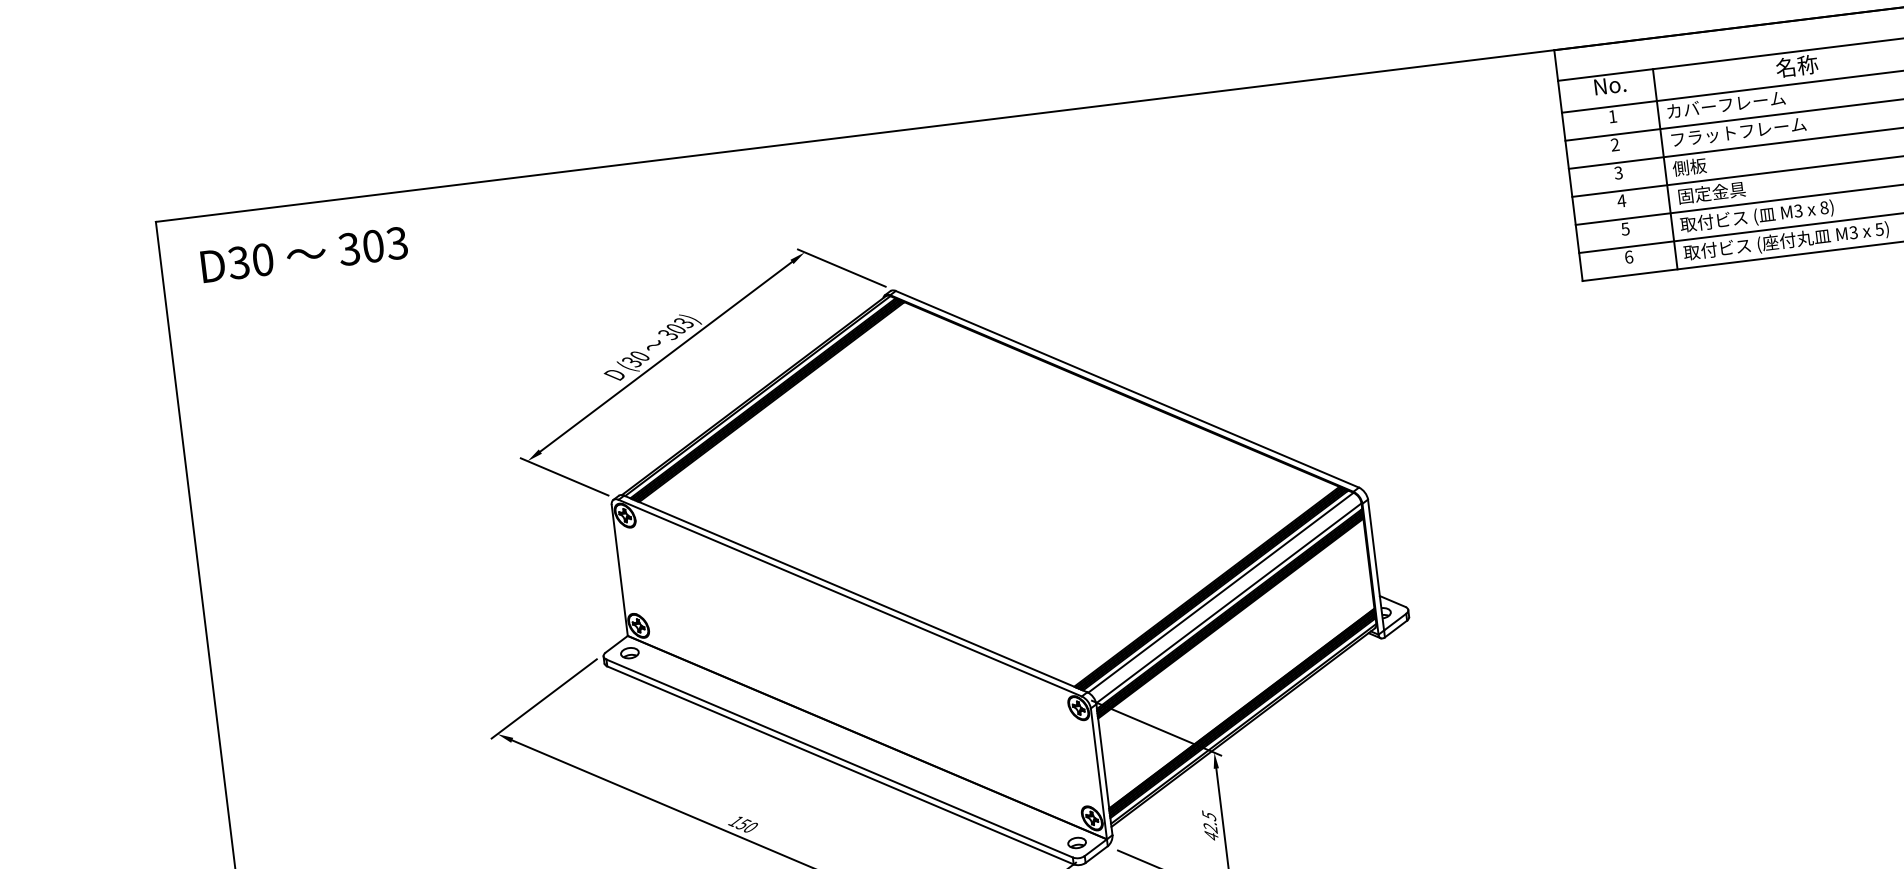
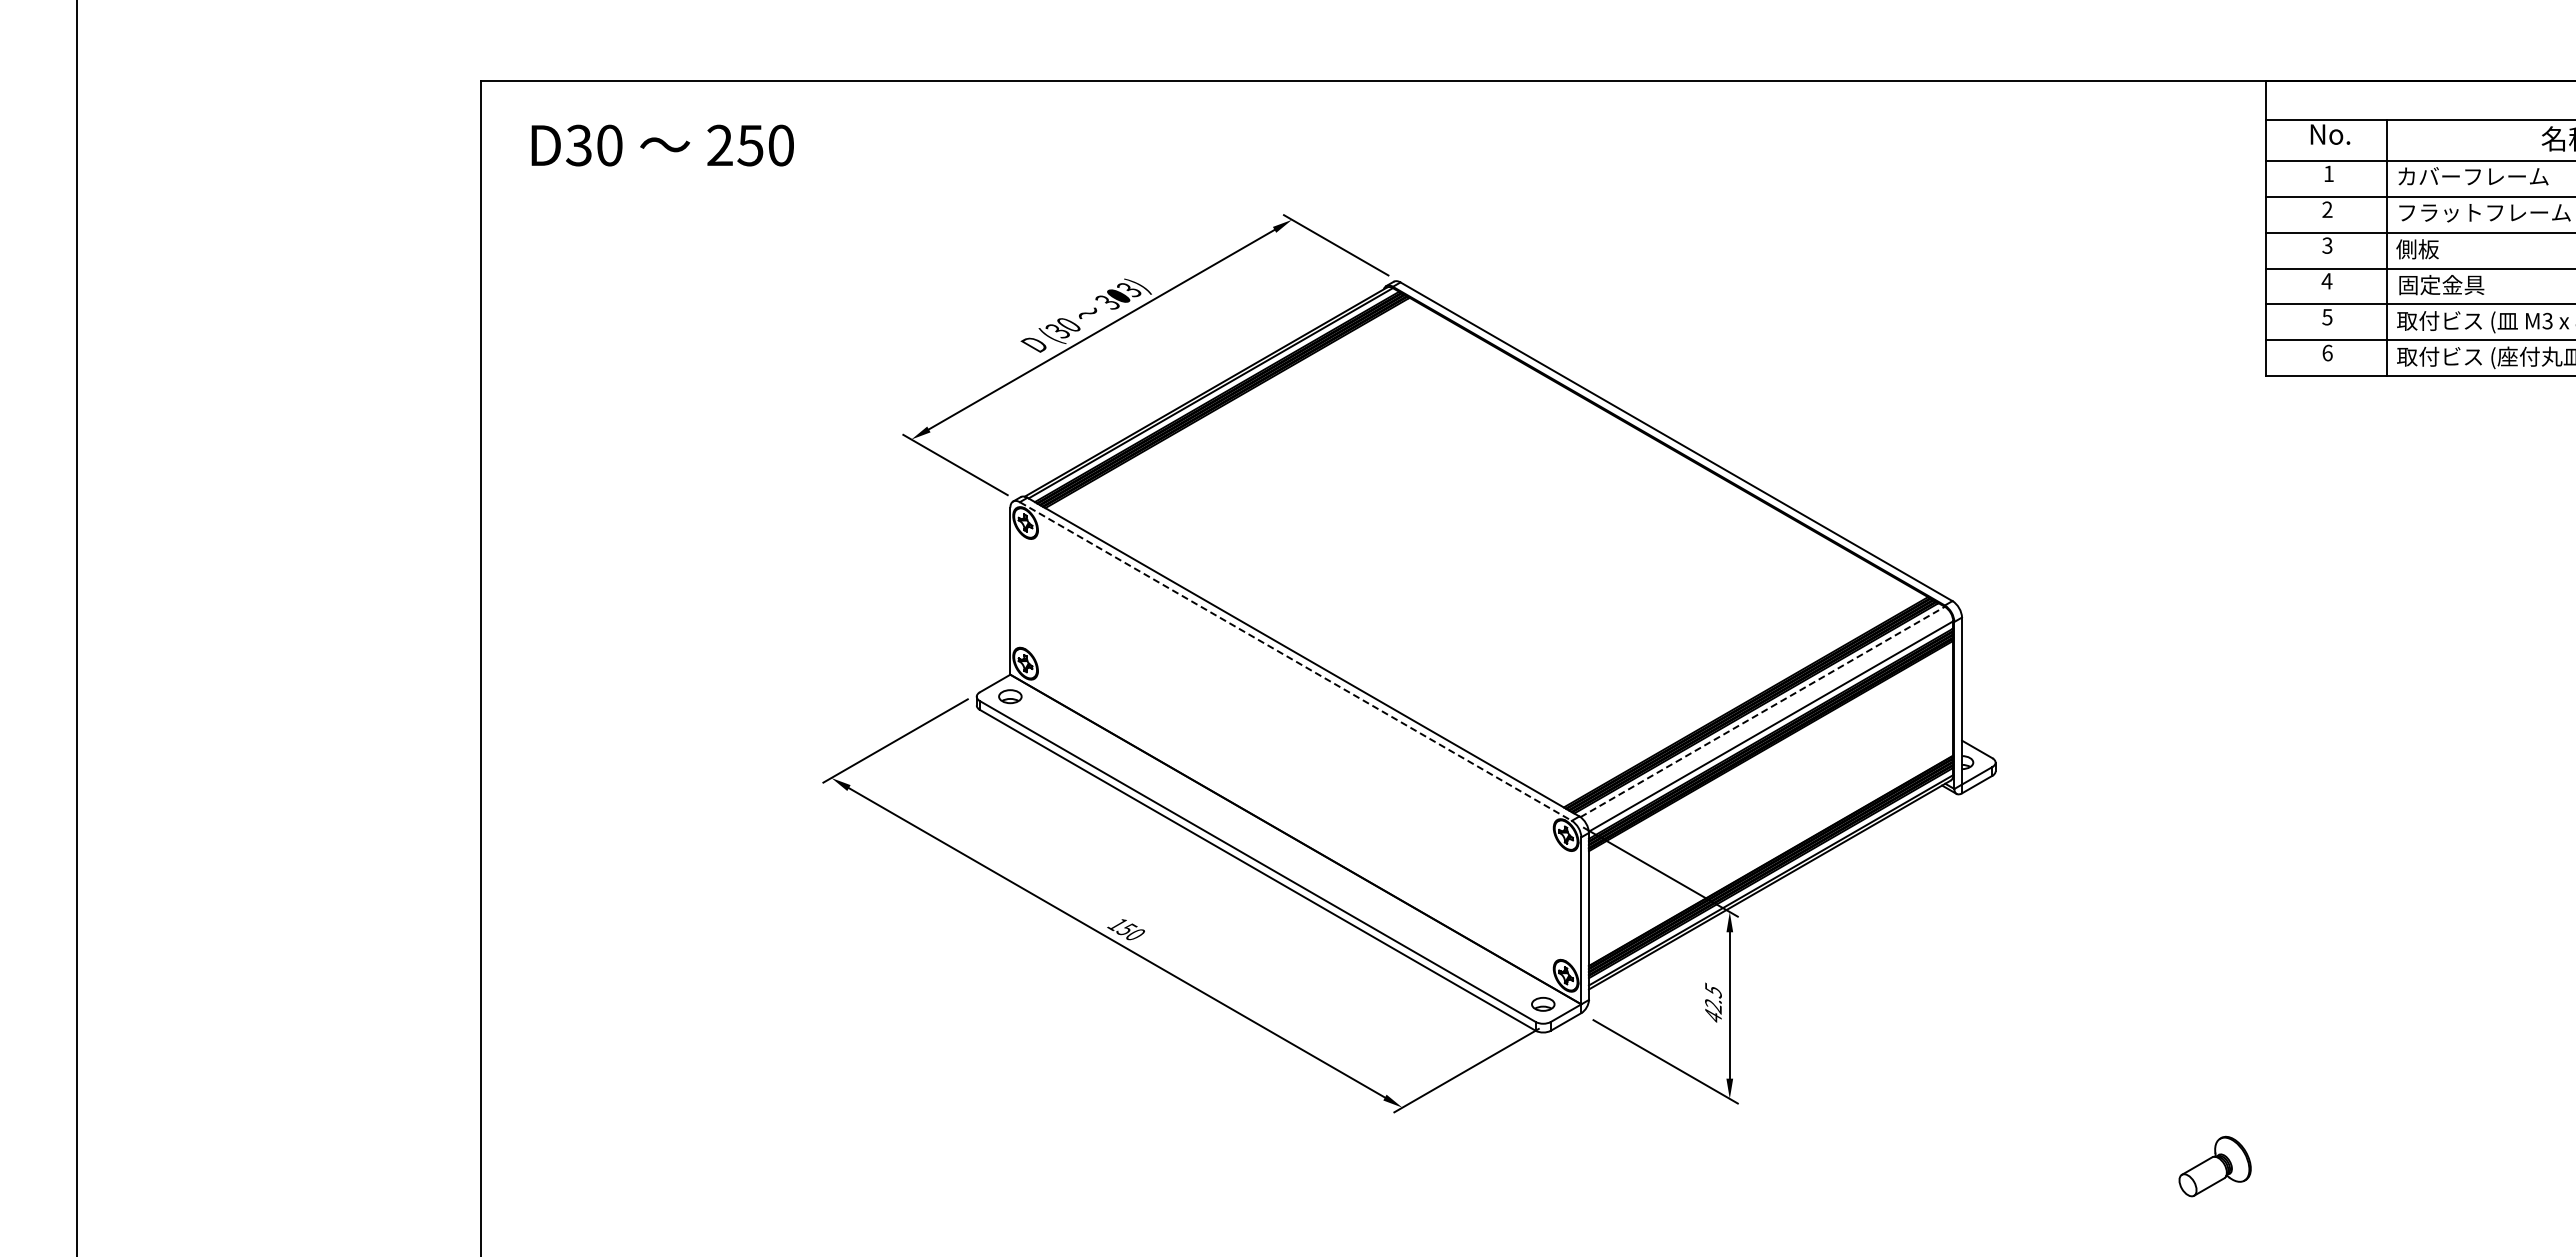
text: (372, 246) -> (749, 145), 303 -> 250
line: (1221, 592) -> (1763, 711), solid -> dashed
line: (849, 598) -> (1295, 661), solid -> dashed

